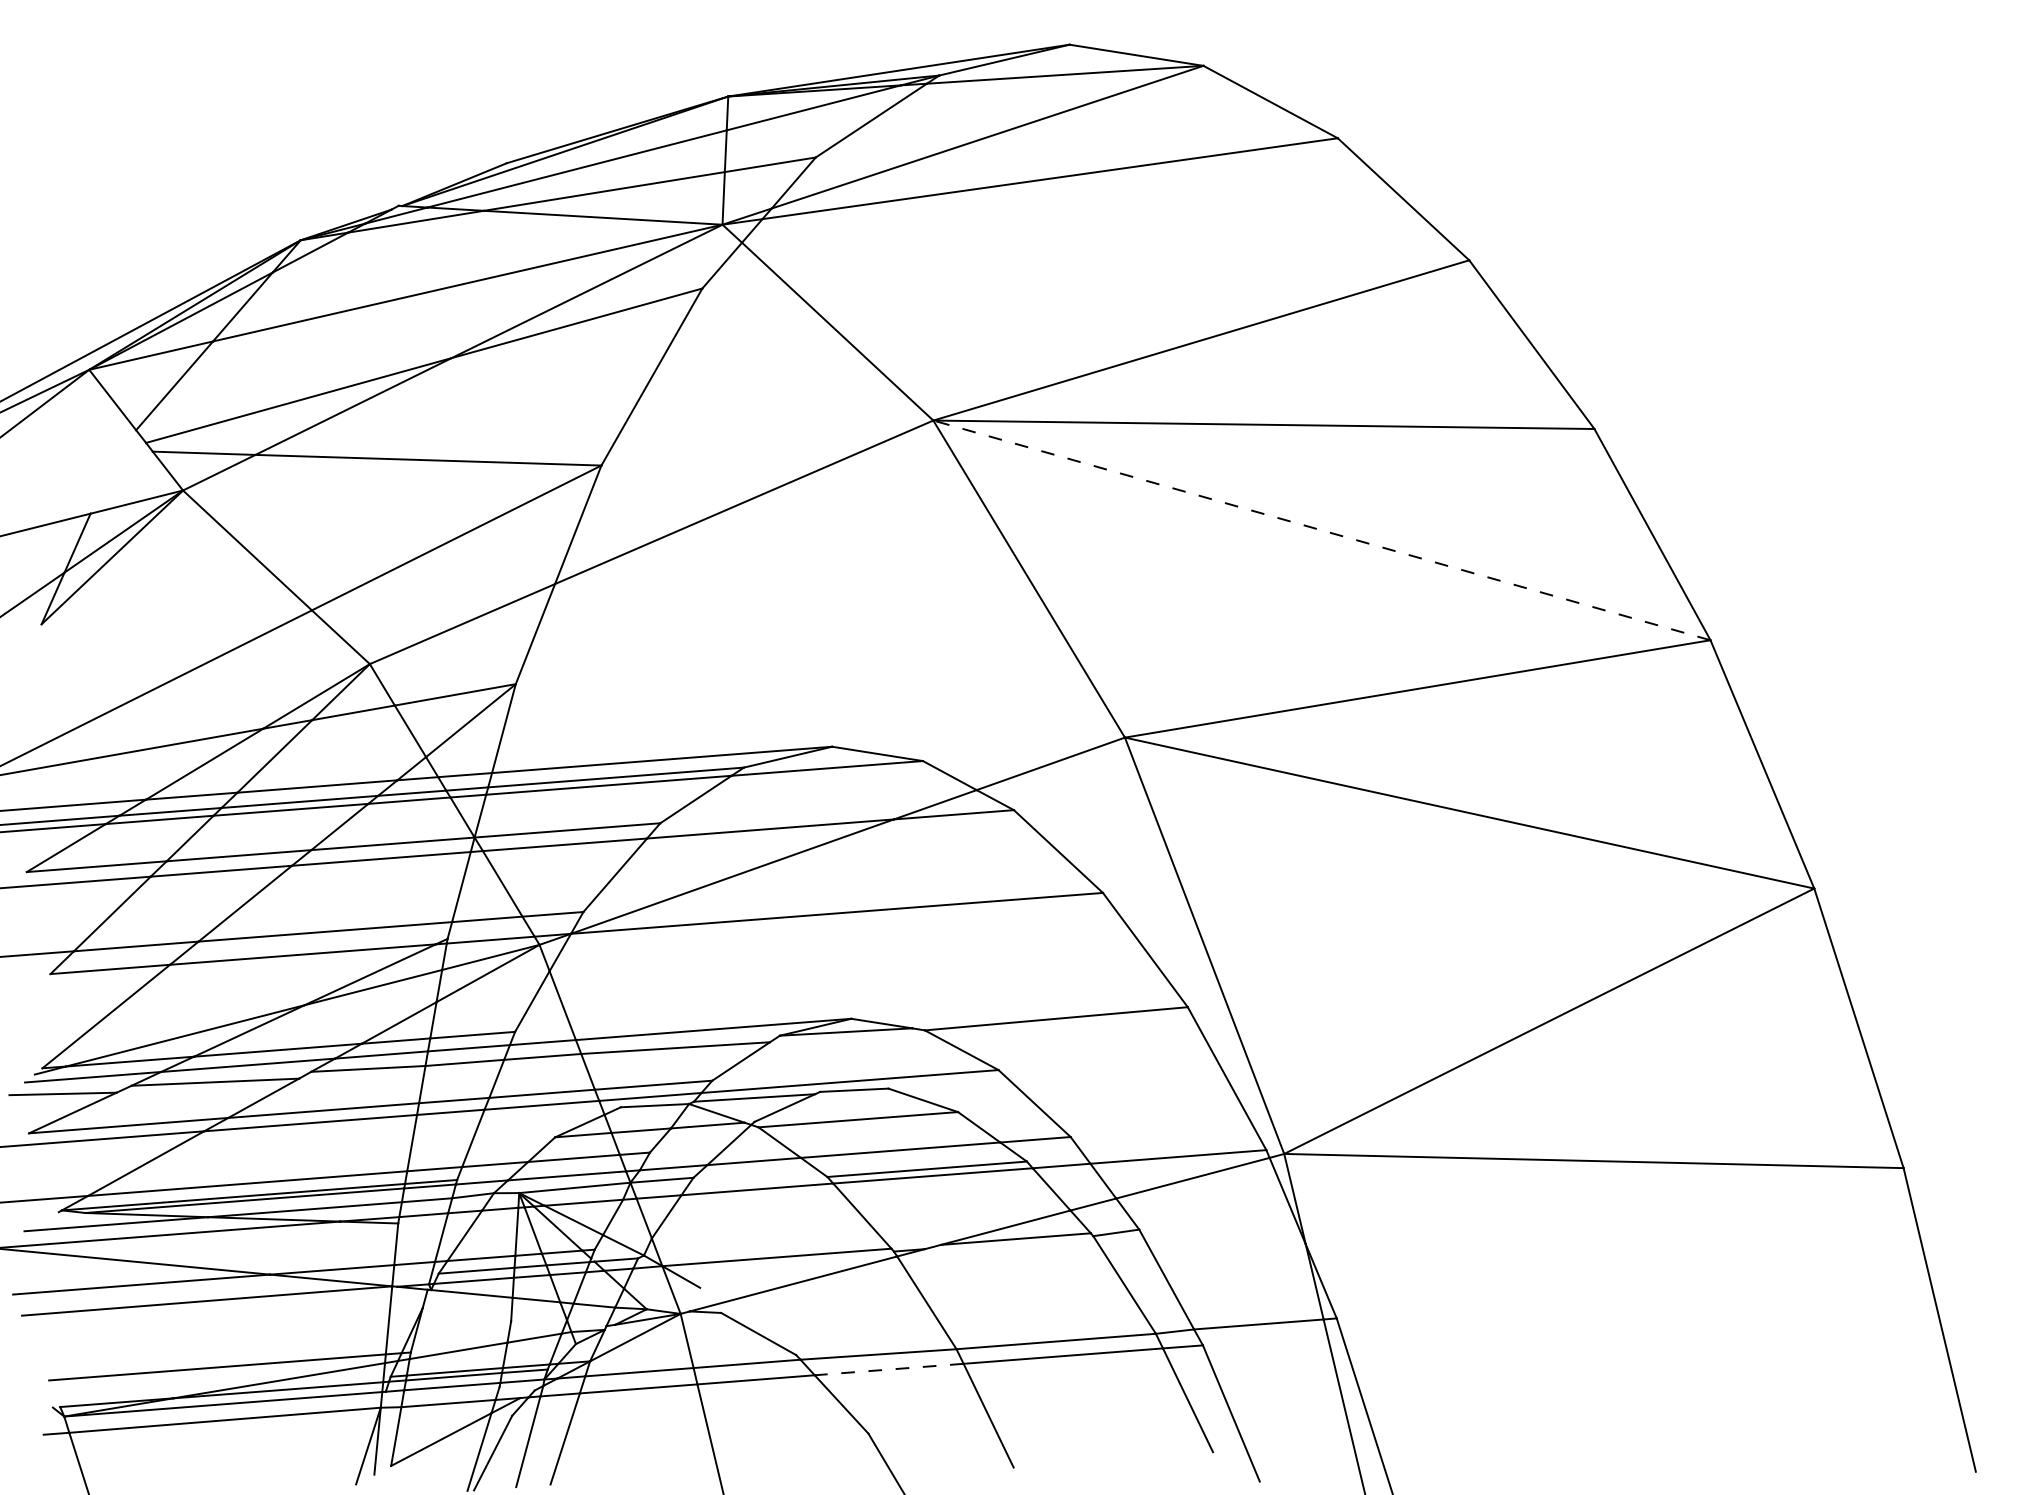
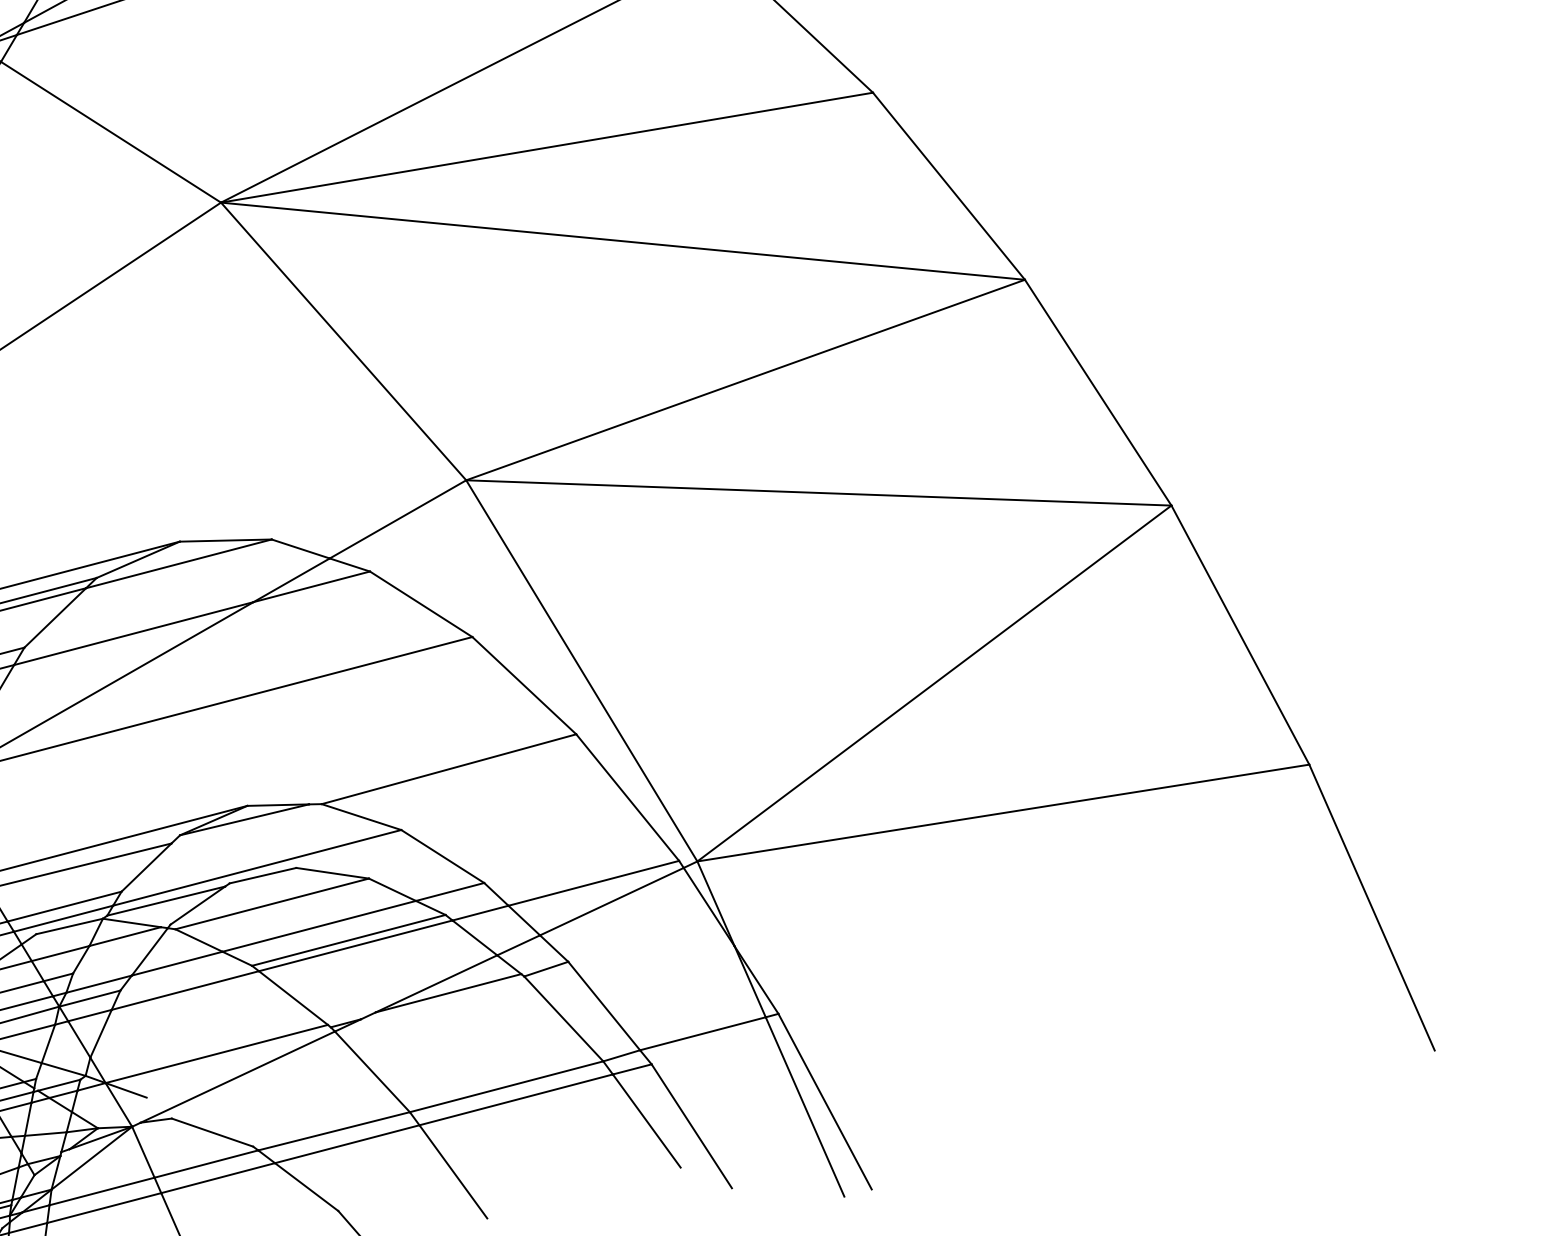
line: (1321, 530) -> (622, 241), dashed -> solid
line: (889, 1369) -> (347, 1144), dashed -> solid

